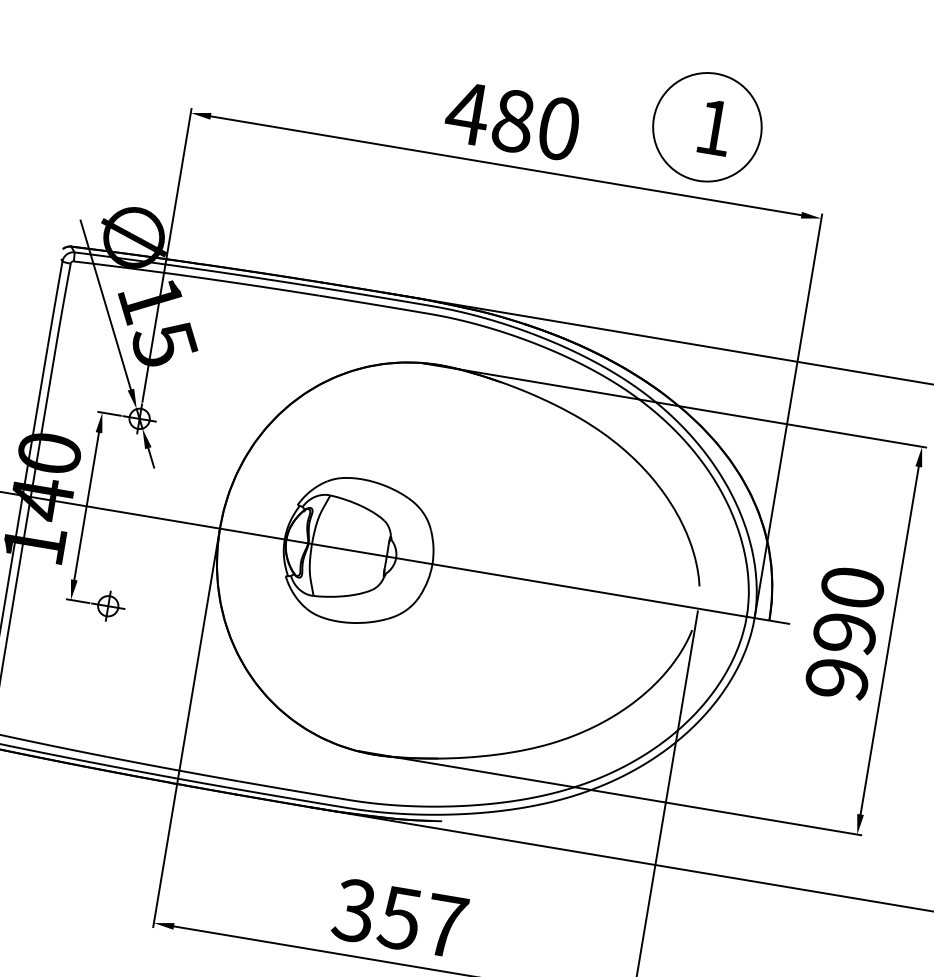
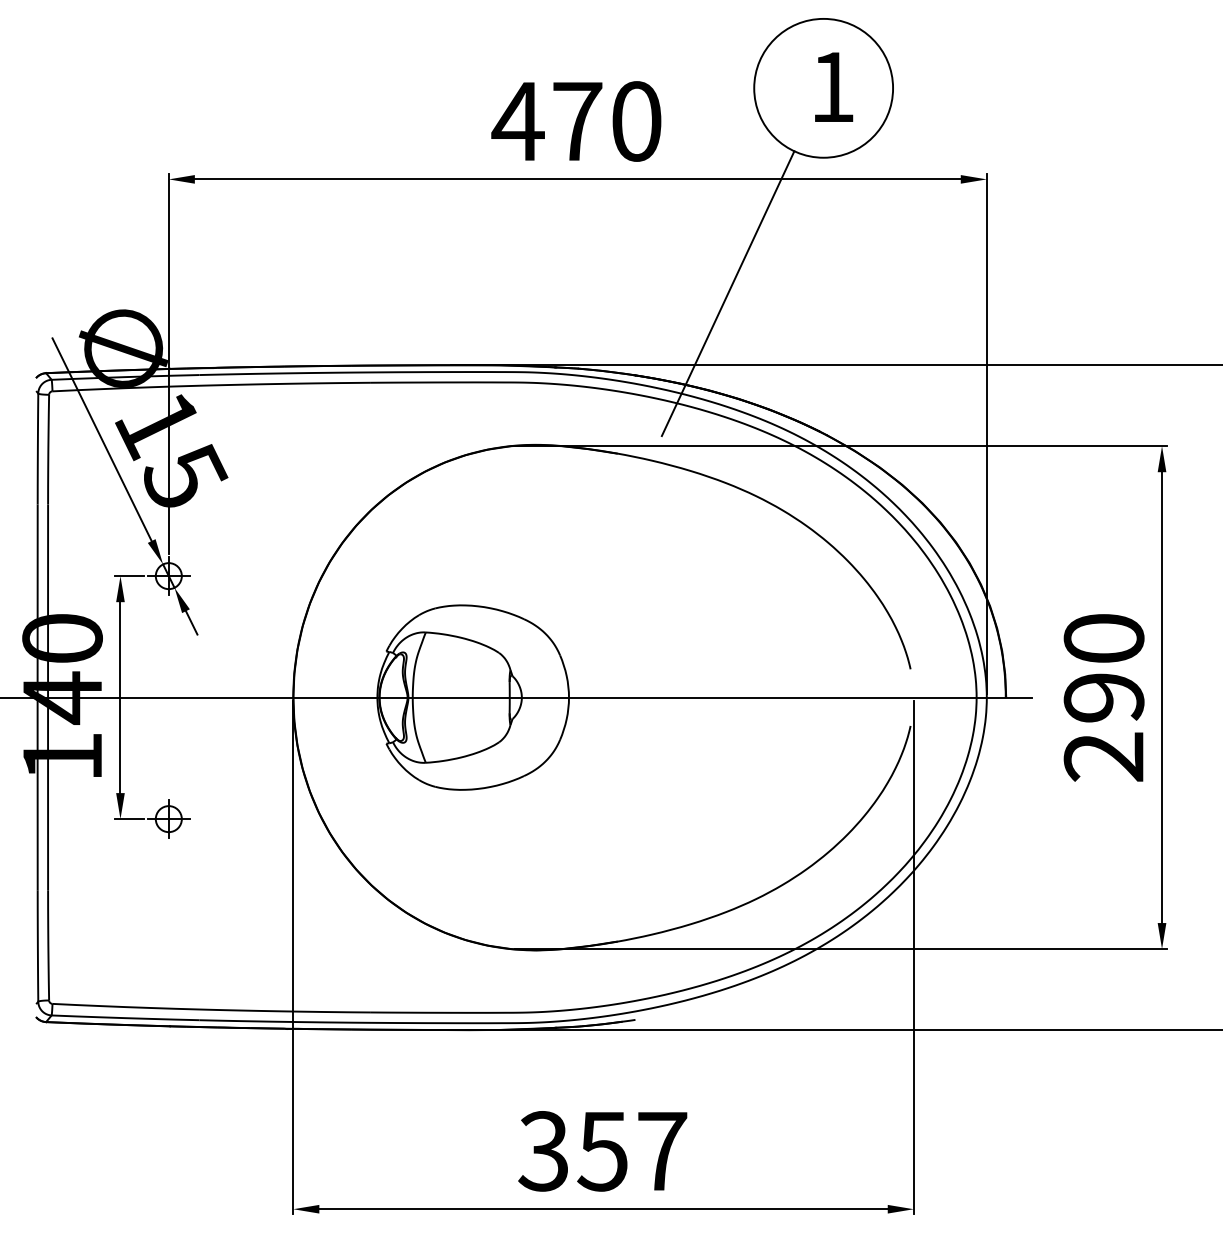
text: (513, 121) -> (577, 121), 480 -> 470
line: (606, 273) -> (727, 293), added
text: (837, 678) -> (1104, 756), 990 -> 290

